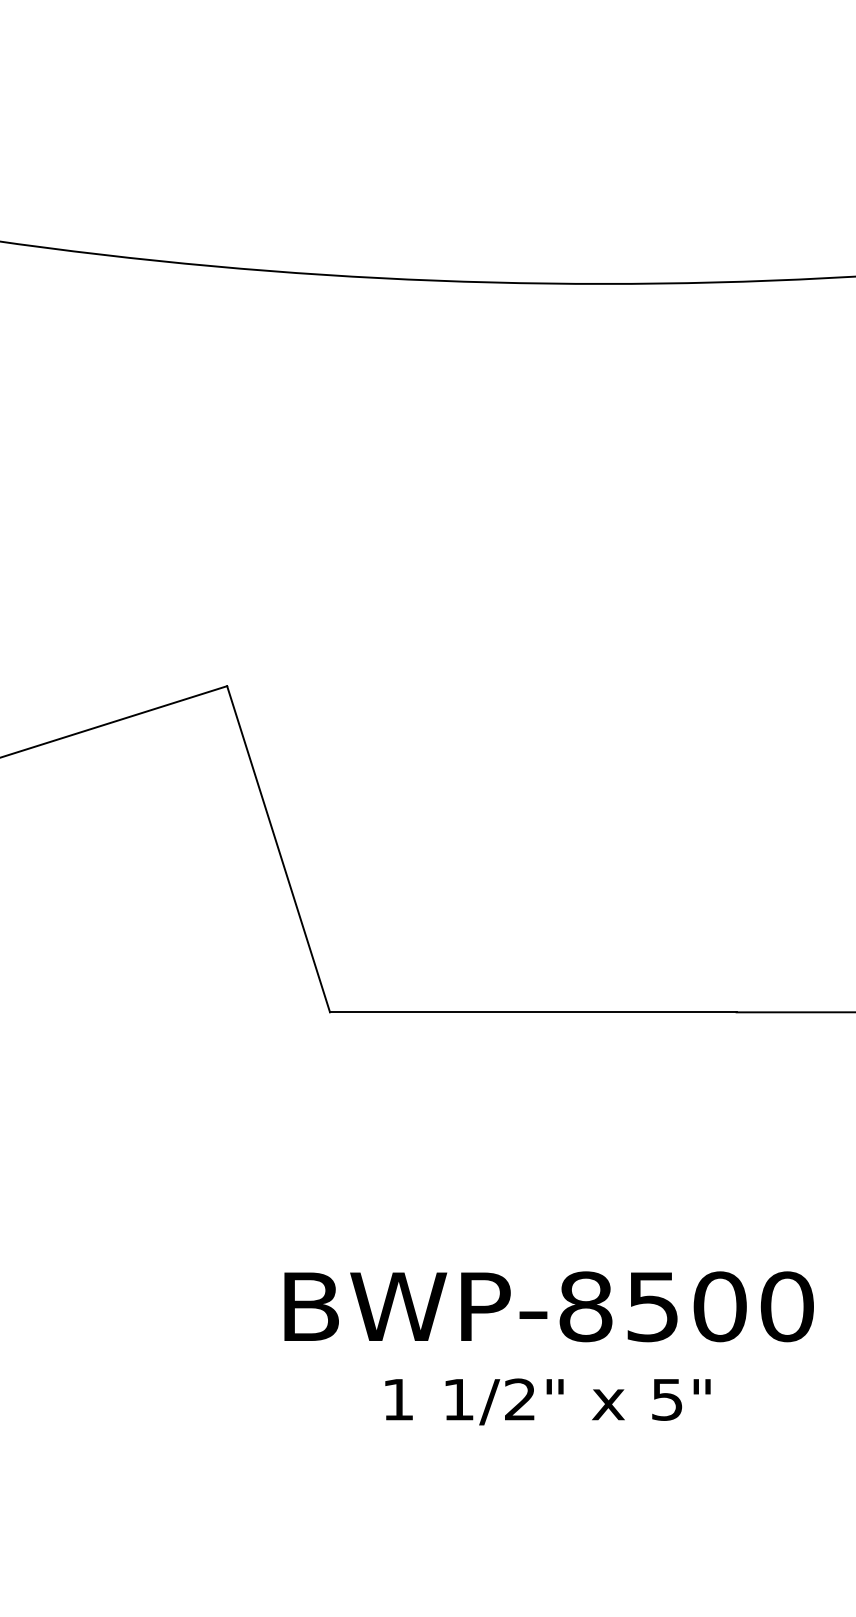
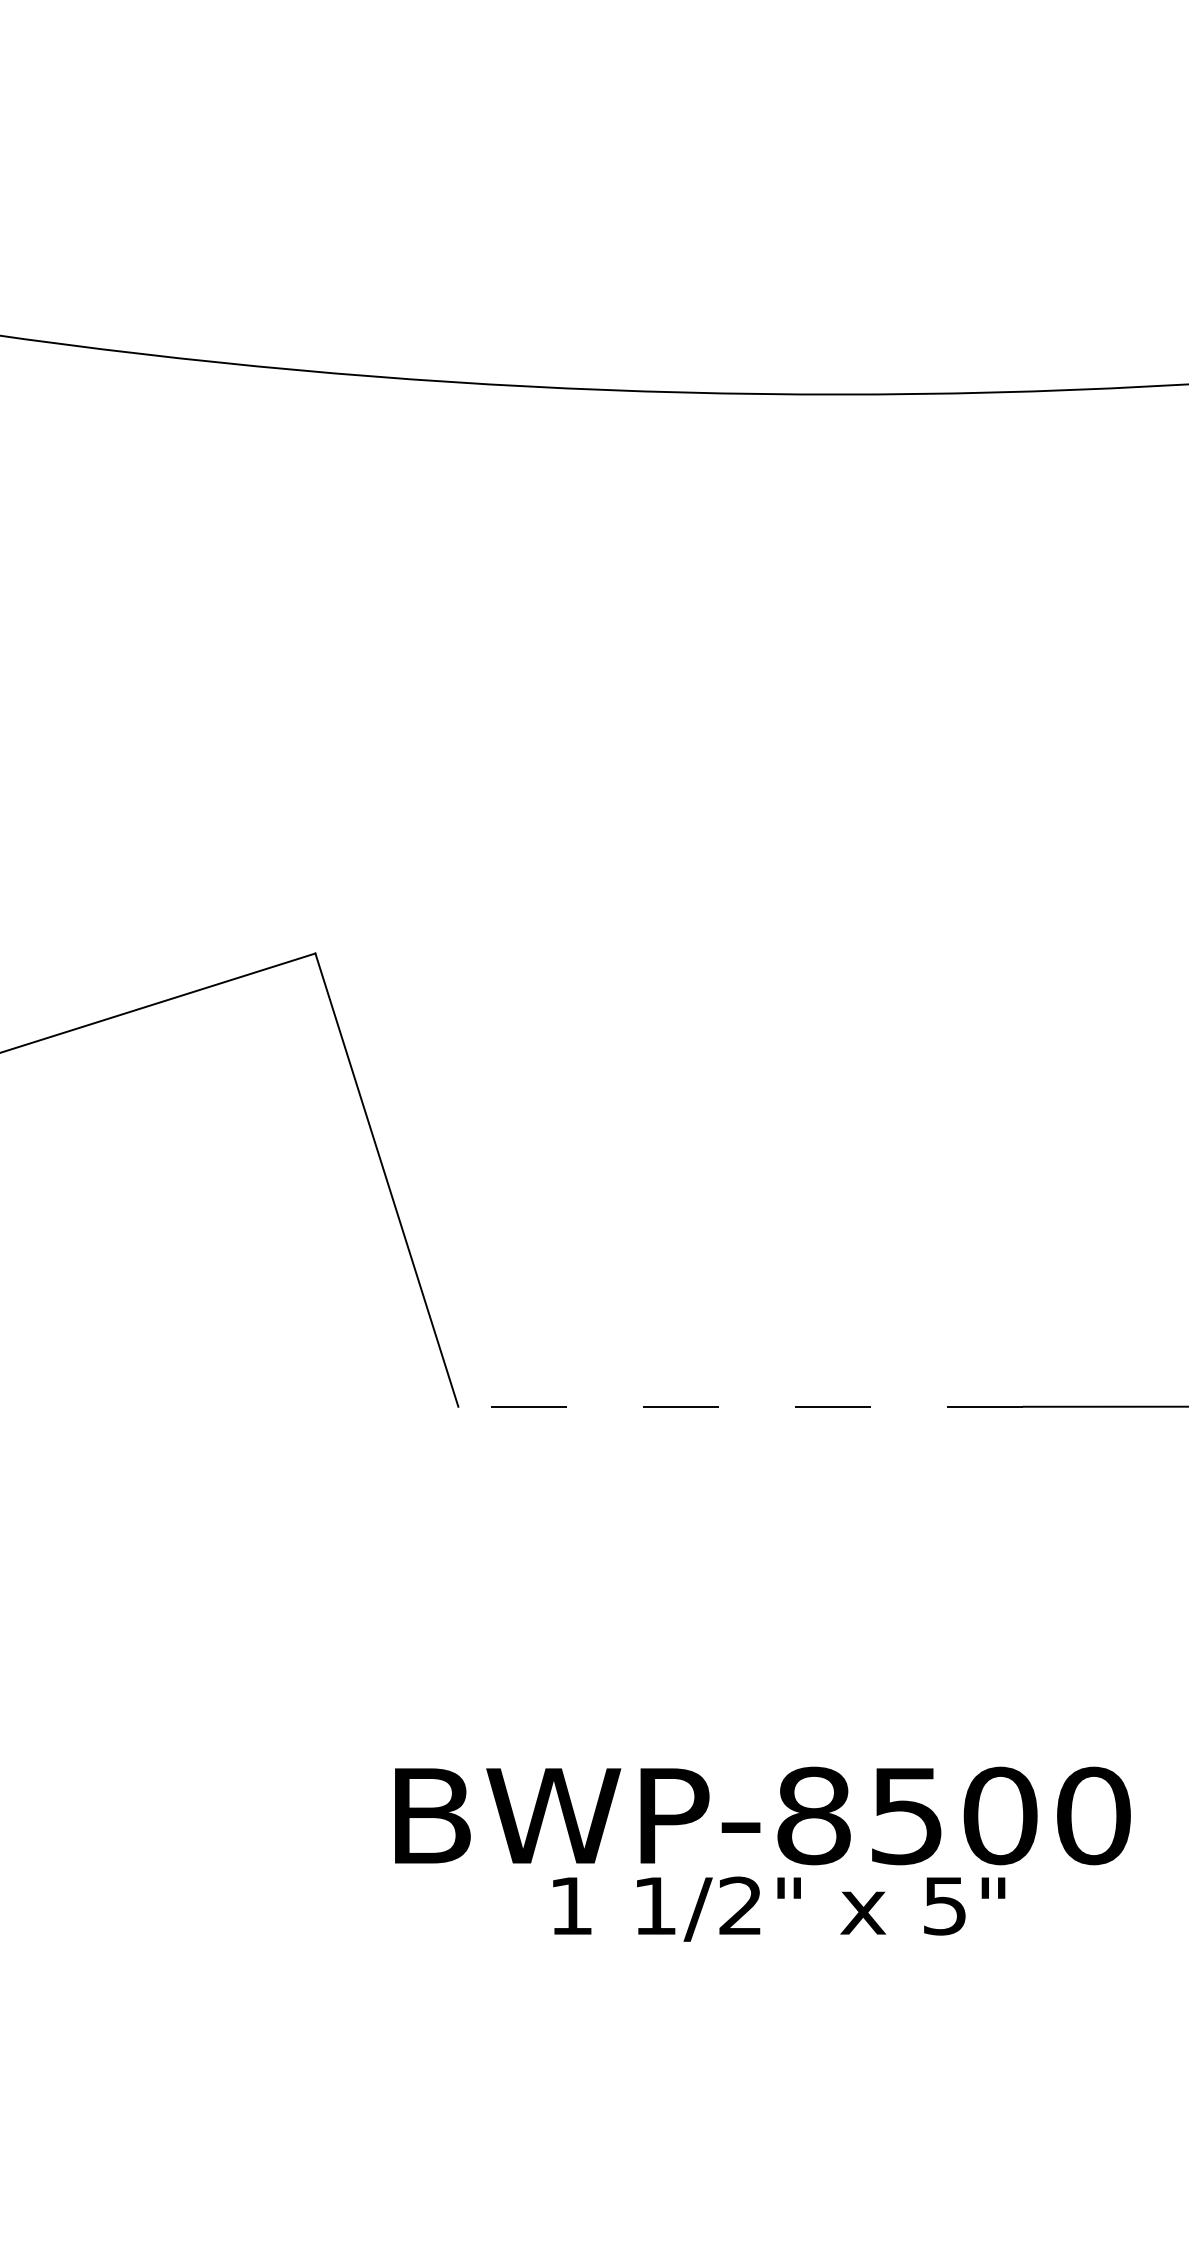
line: (533, 1012) -> (740, 1406), solid -> dashed
text: (548, 1401) -> (779, 1908), moved

